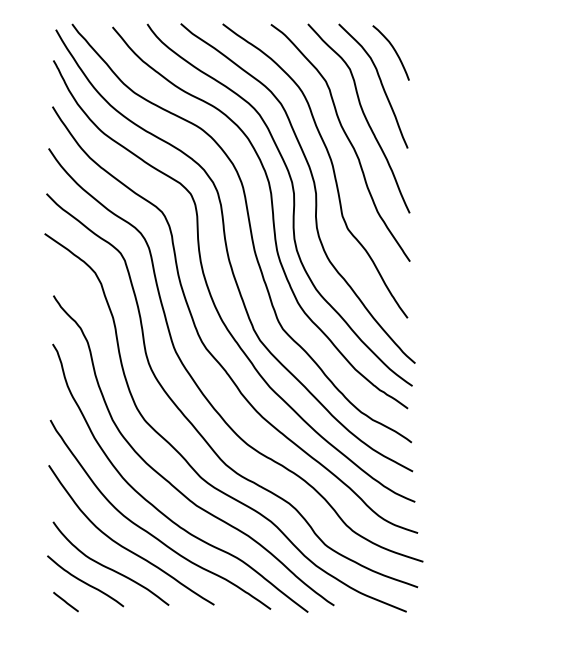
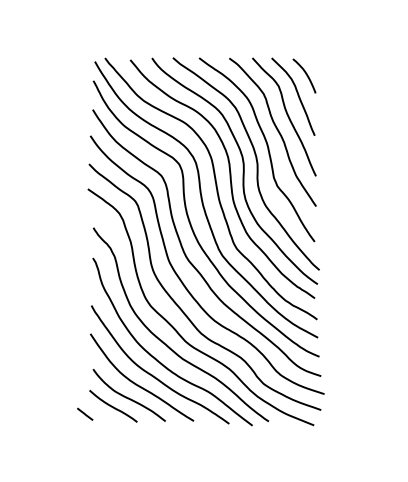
line: (66, 600) -> (85, 413), moved

